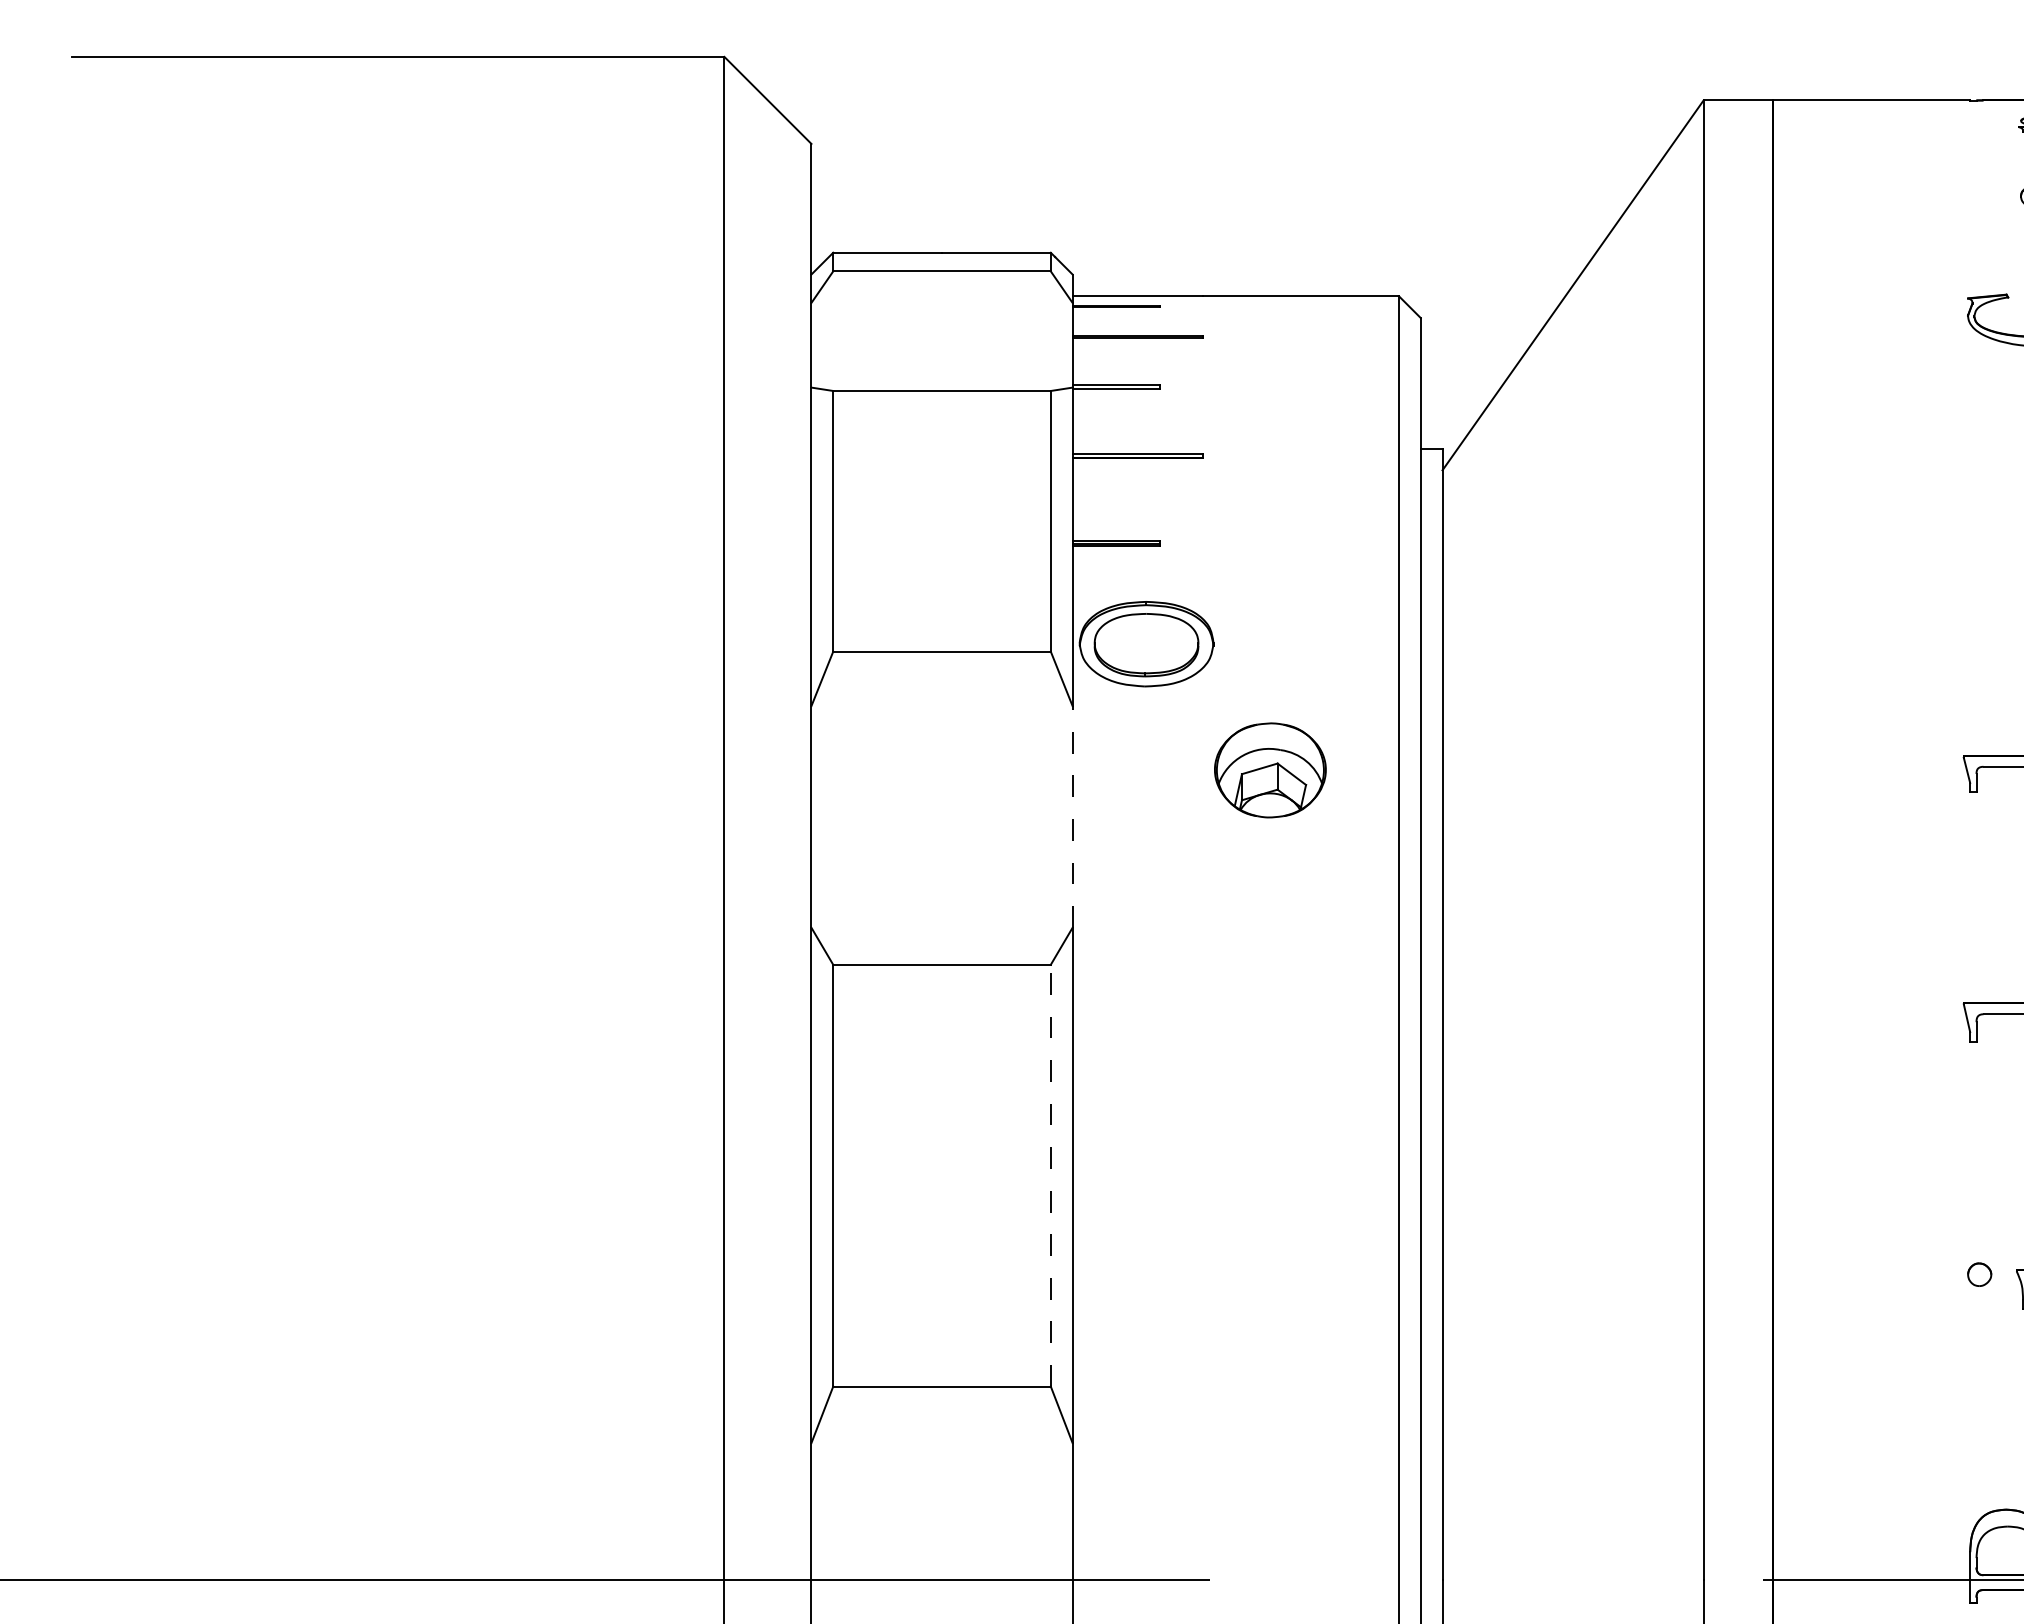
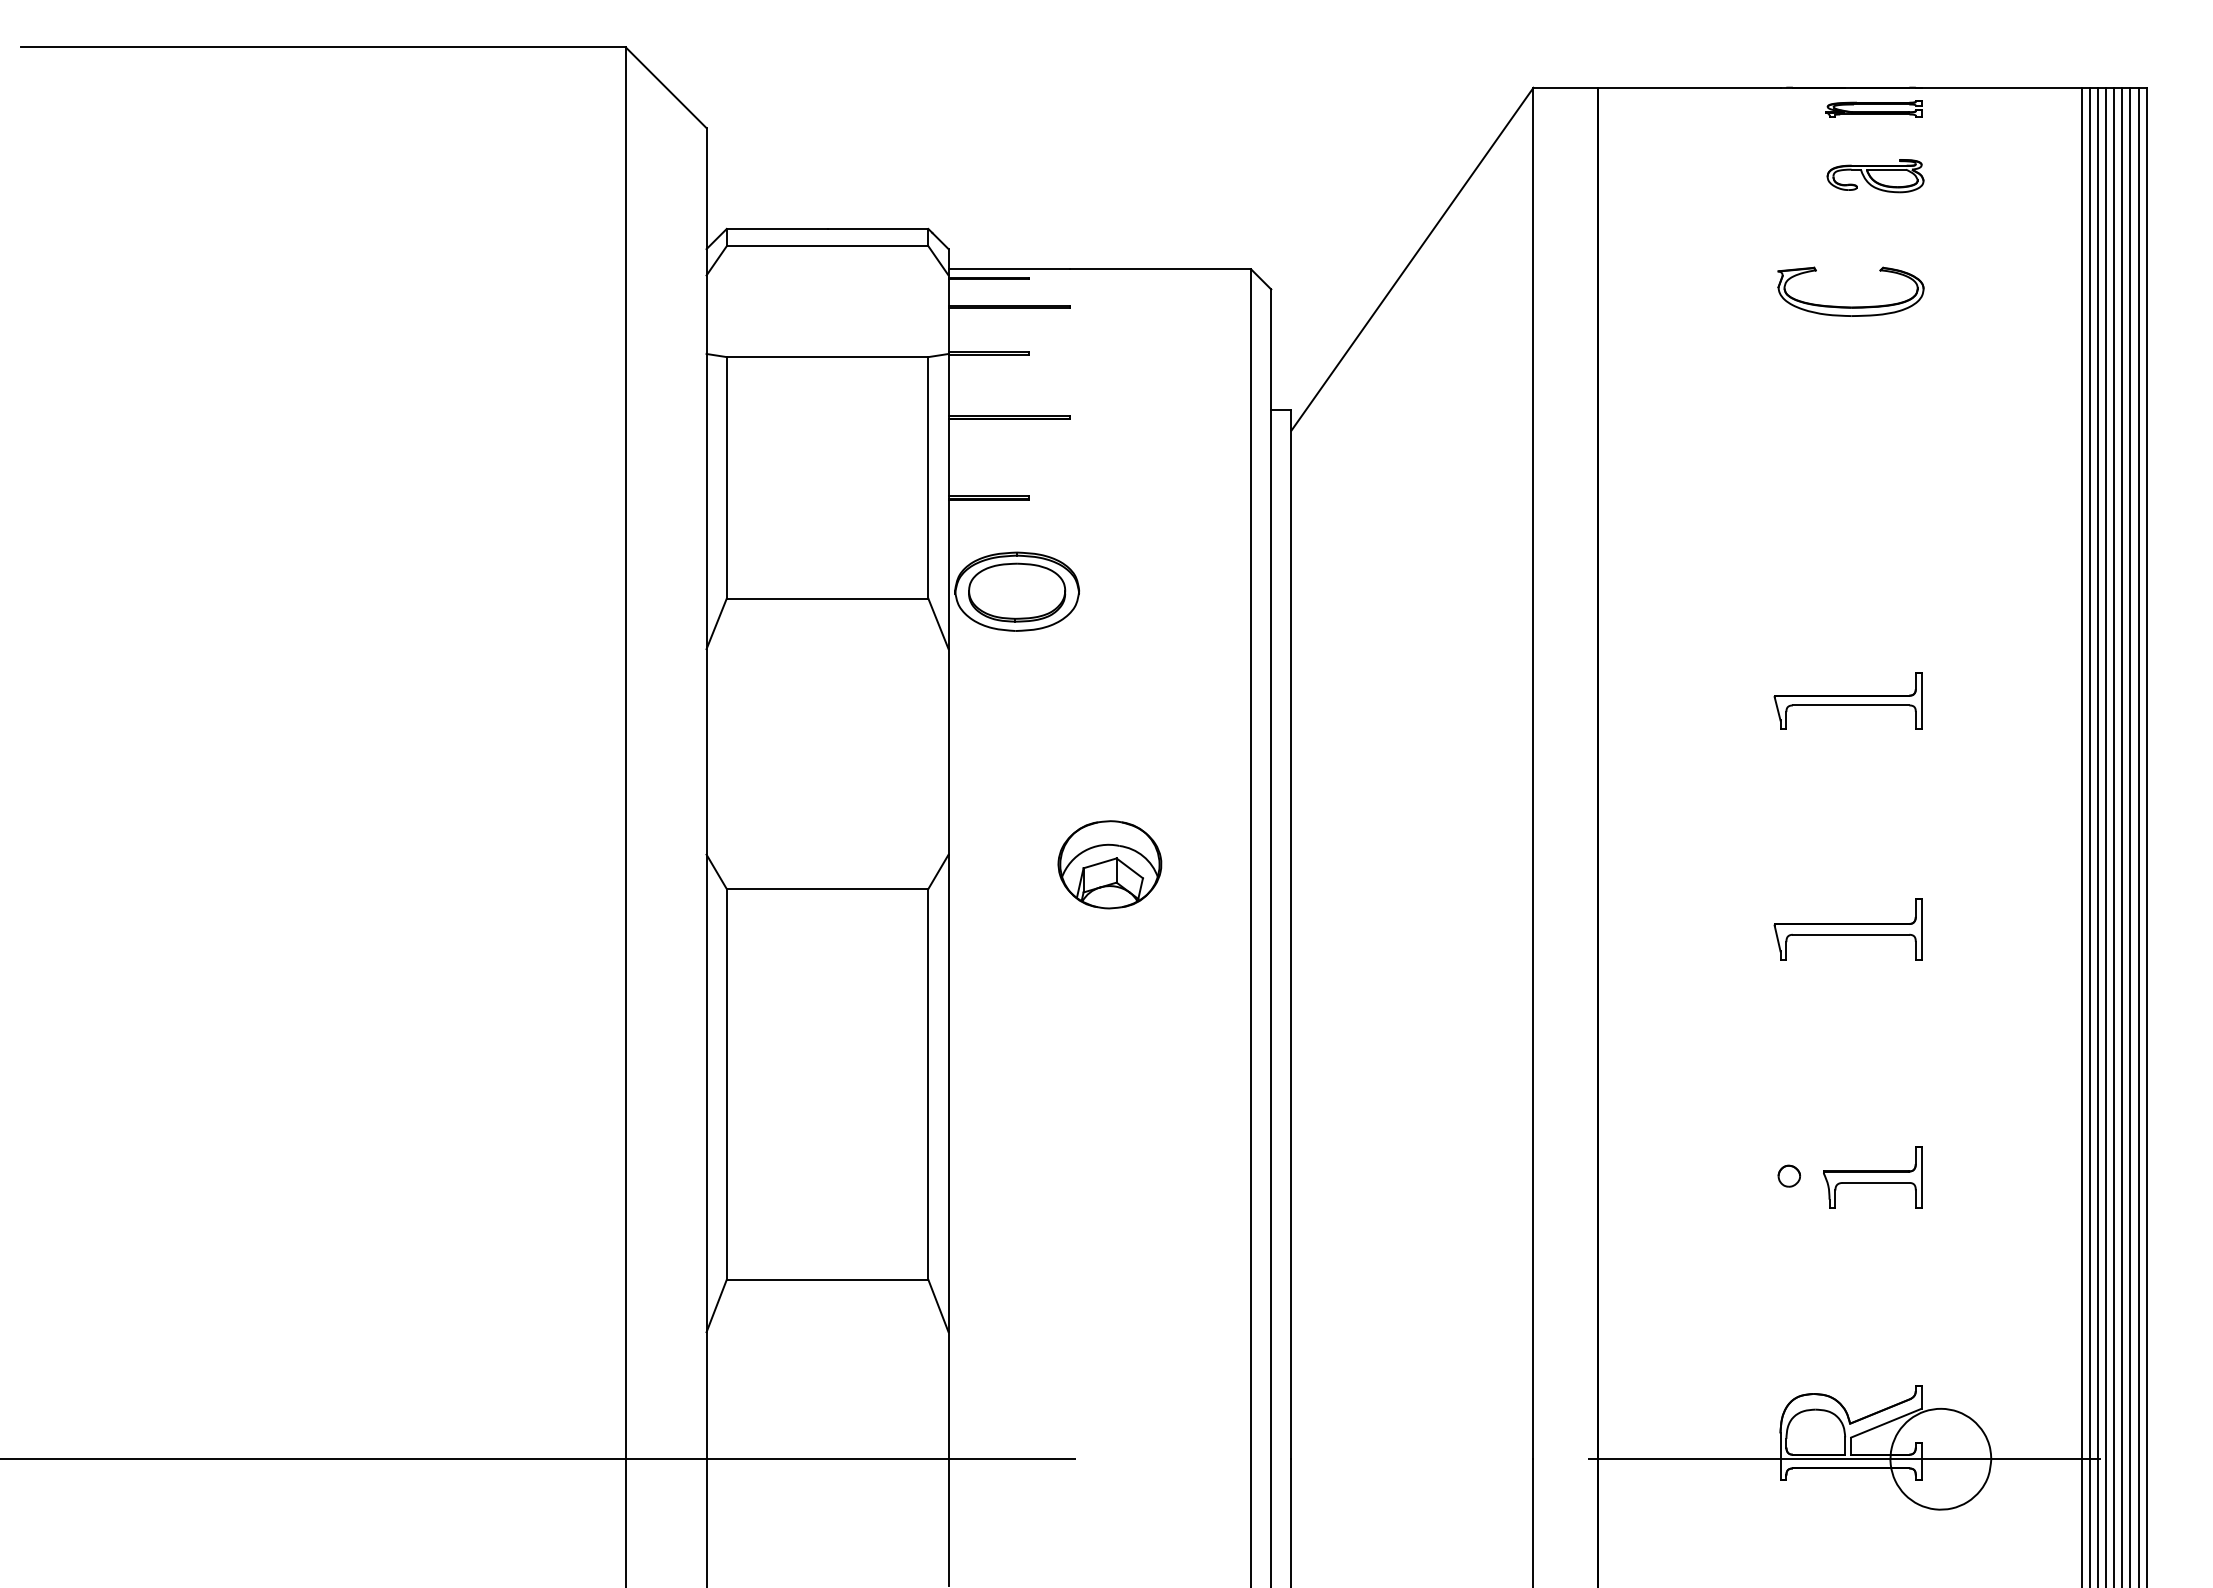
part: (1269, 770) -> (1109, 864), moved
line: (1072, 816) -> (948, 751), dashed -> solid
line: (1050, 1174) -> (928, 1083), dashed -> solid

